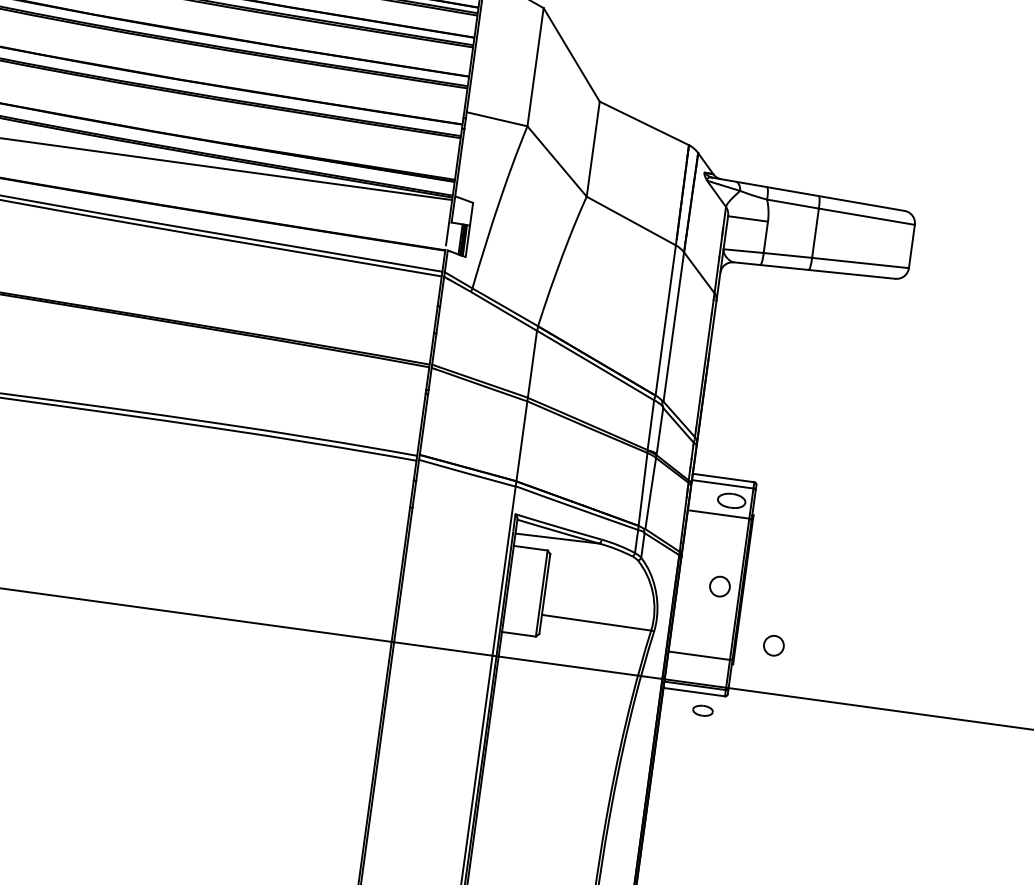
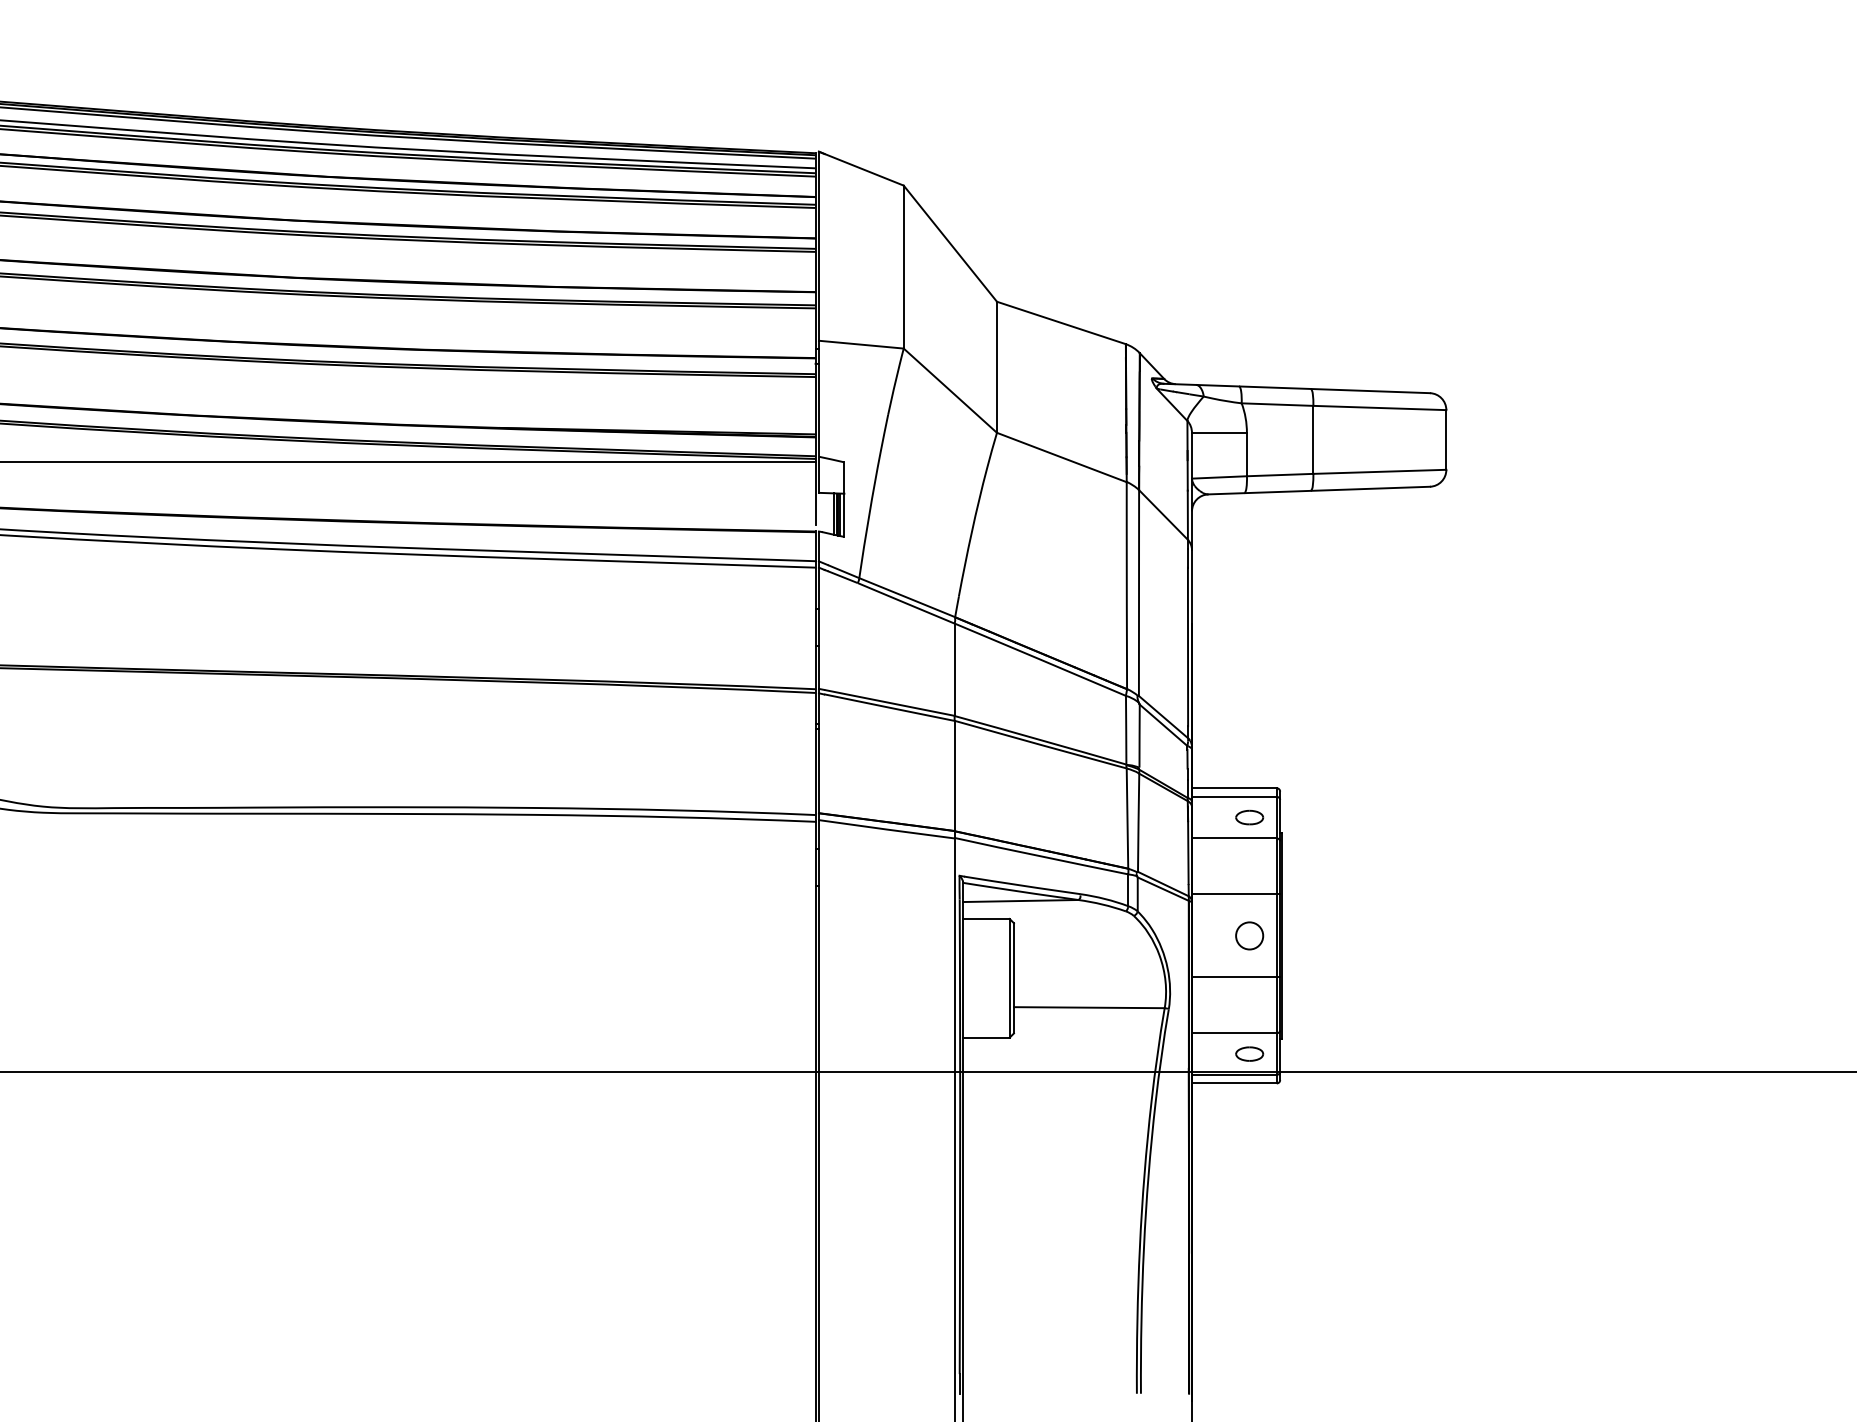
part: (731, 500) -> (1249, 817), size x0.71
line: (714, 555) -> (1236, 894), added
line: (706, 615) -> (1236, 977), added
circle: (773, 645) -> (1333, 1005), removed
part: (702, 710) -> (1249, 1053), moved

